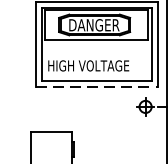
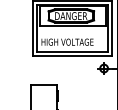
line: (97, 88) -> (73, 56), dashed -> solid

